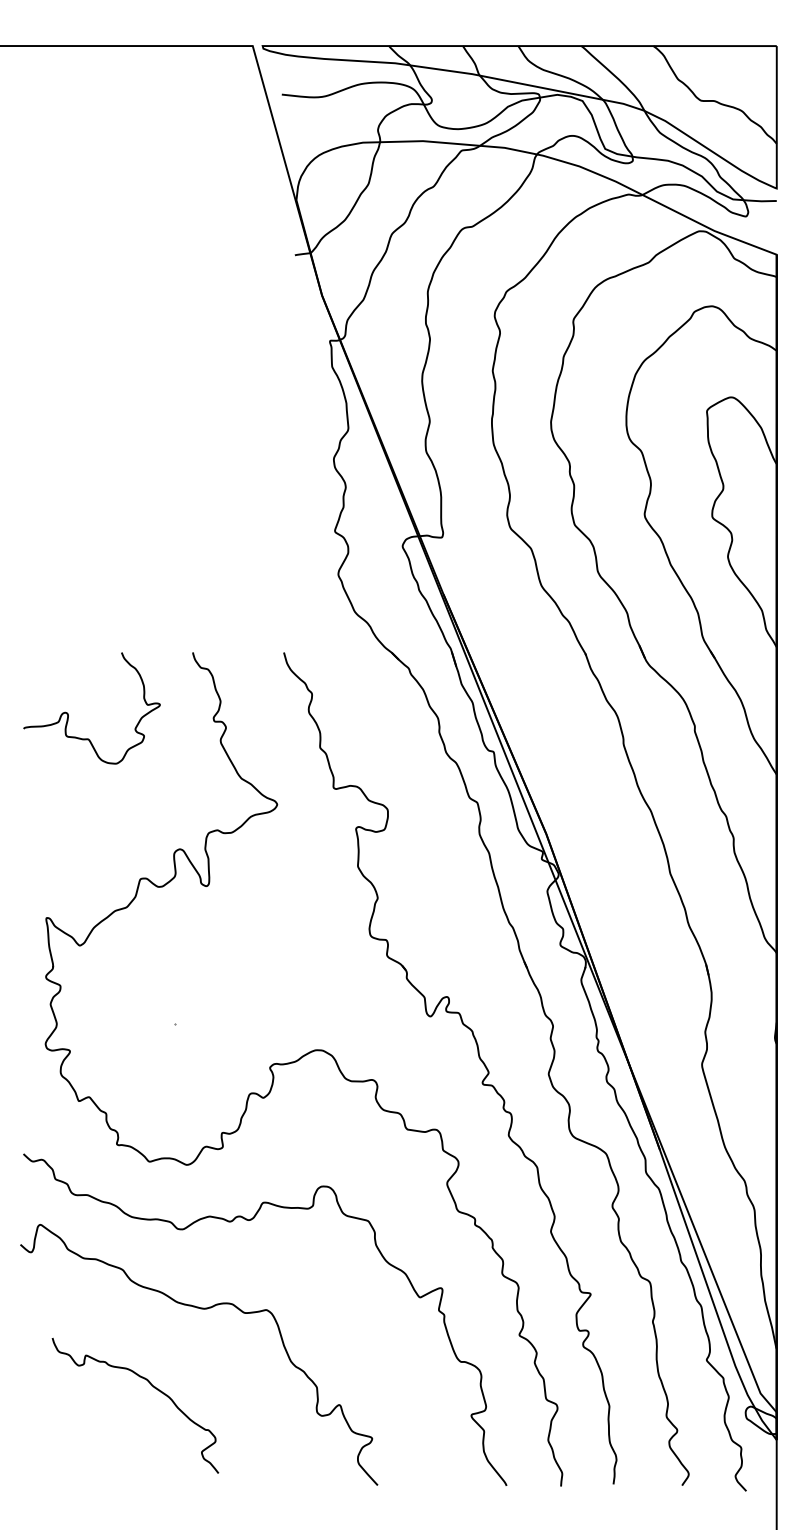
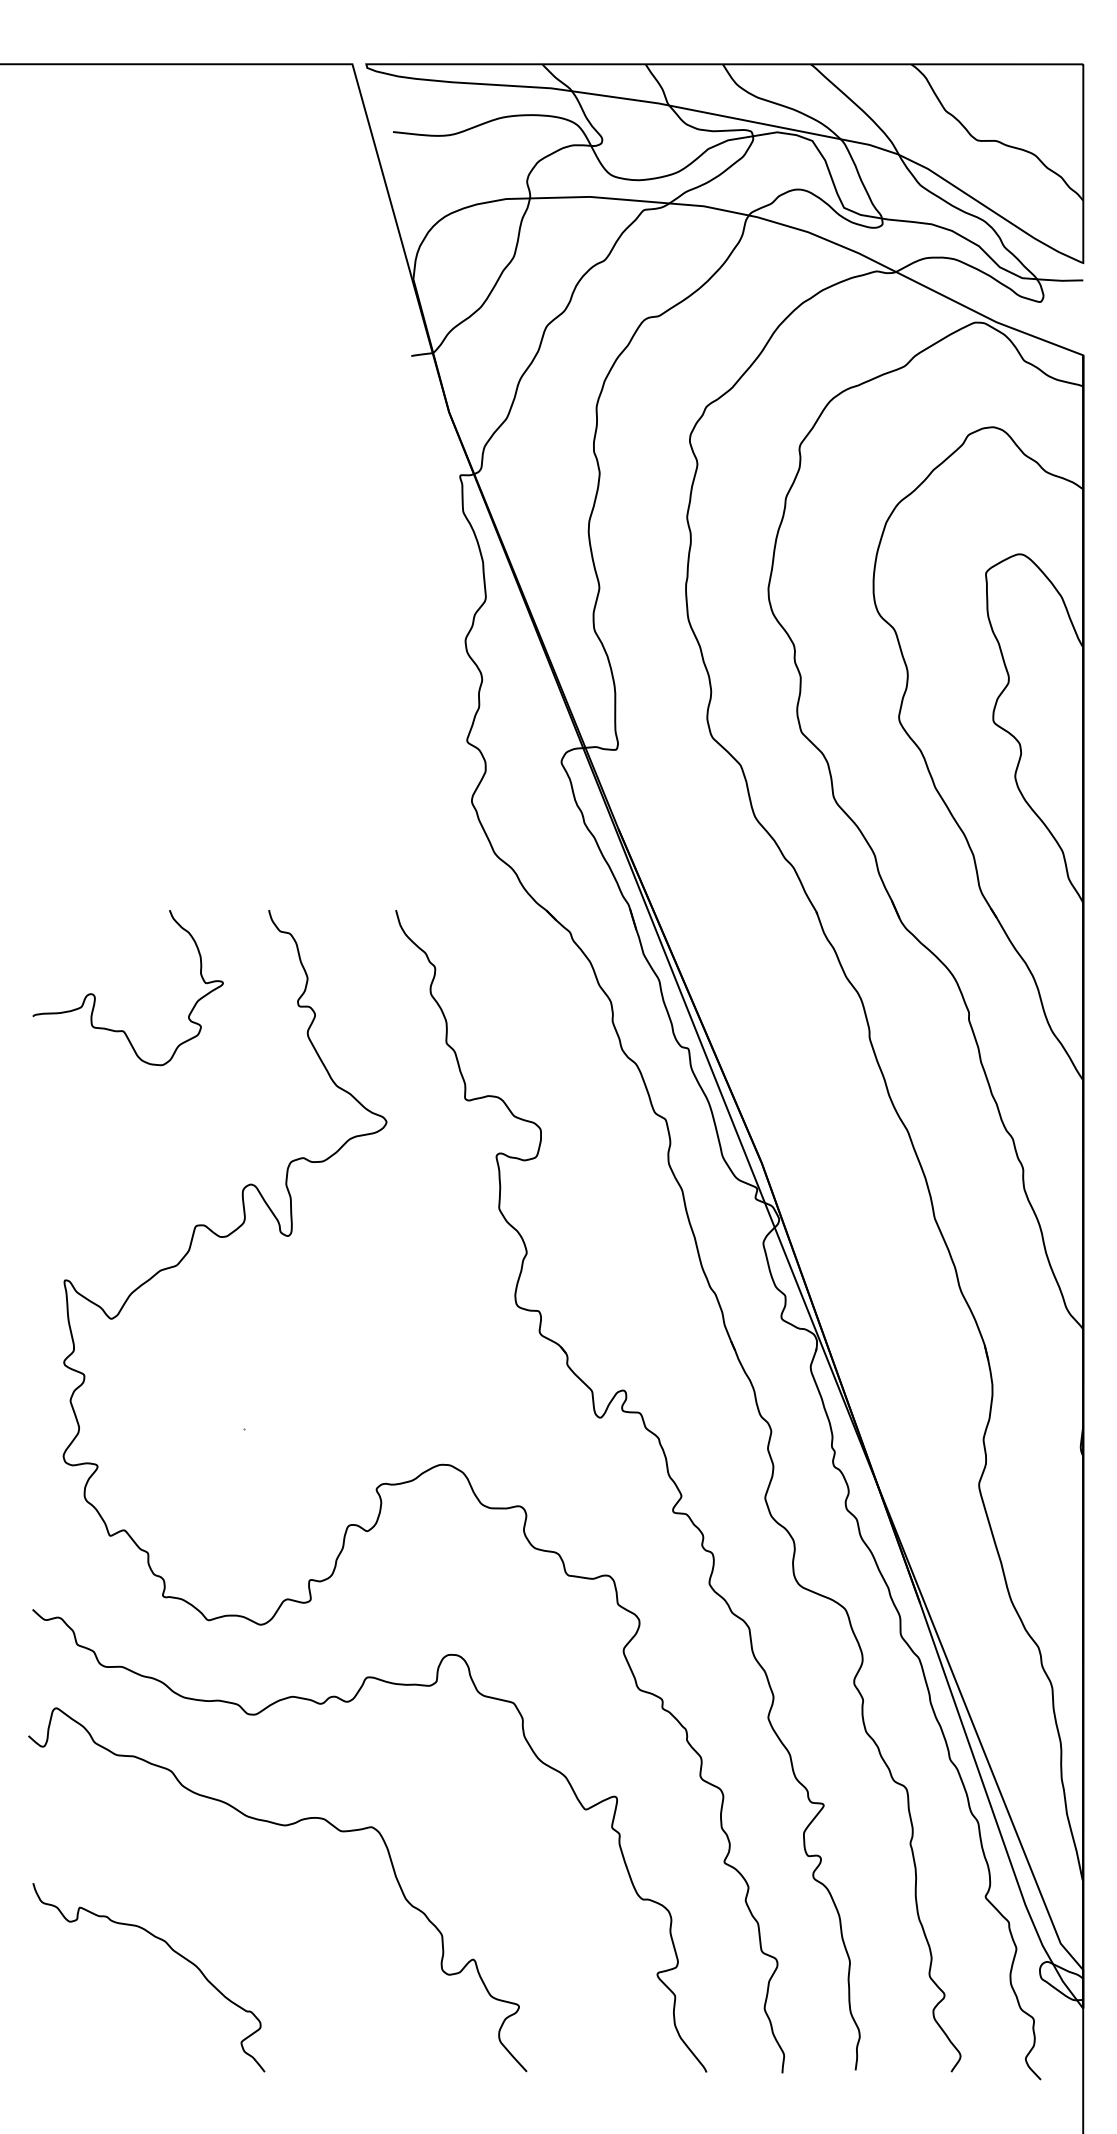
curve: (153, 1386) -> (173, 1951), moved

